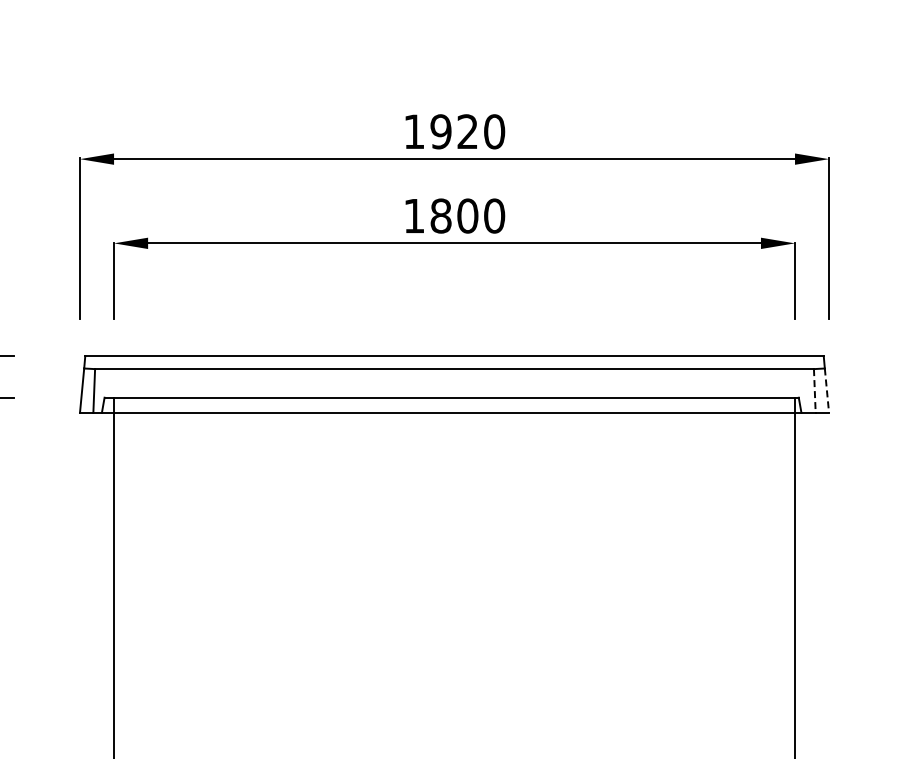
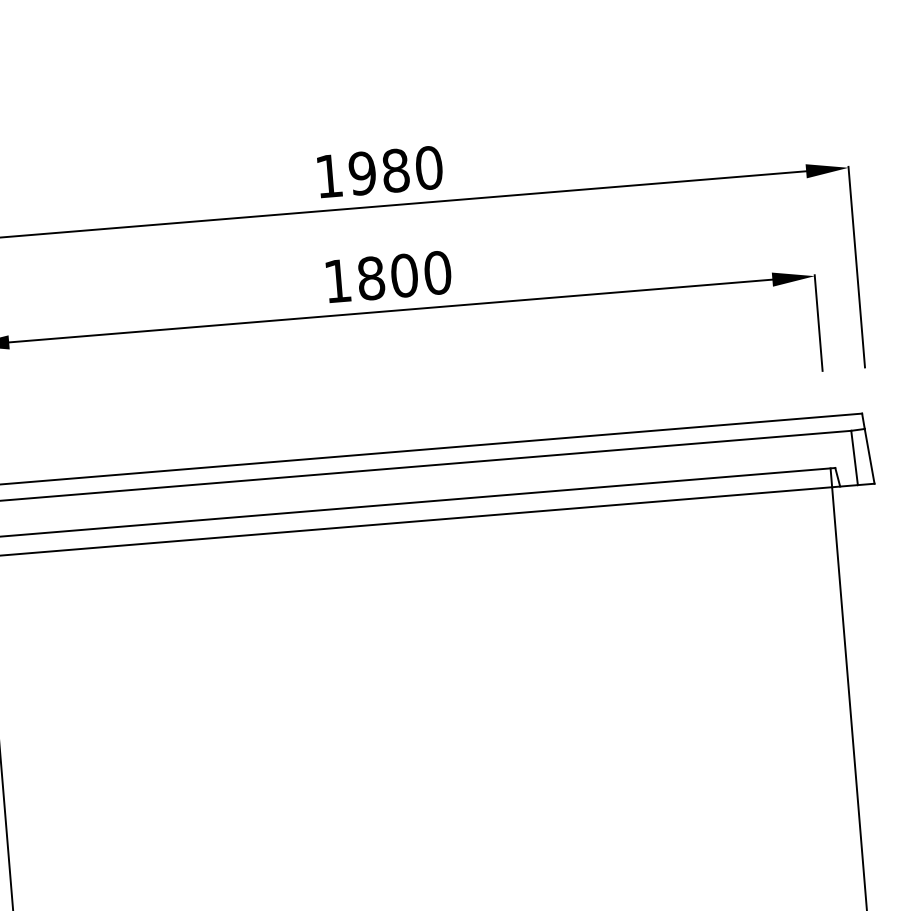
text: (467, 131) -> (395, 170), 1920 -> 1980
line: (814, 390) -> (854, 457), dashed -> solid
line: (826, 391) -> (869, 457), dashed -> solid

